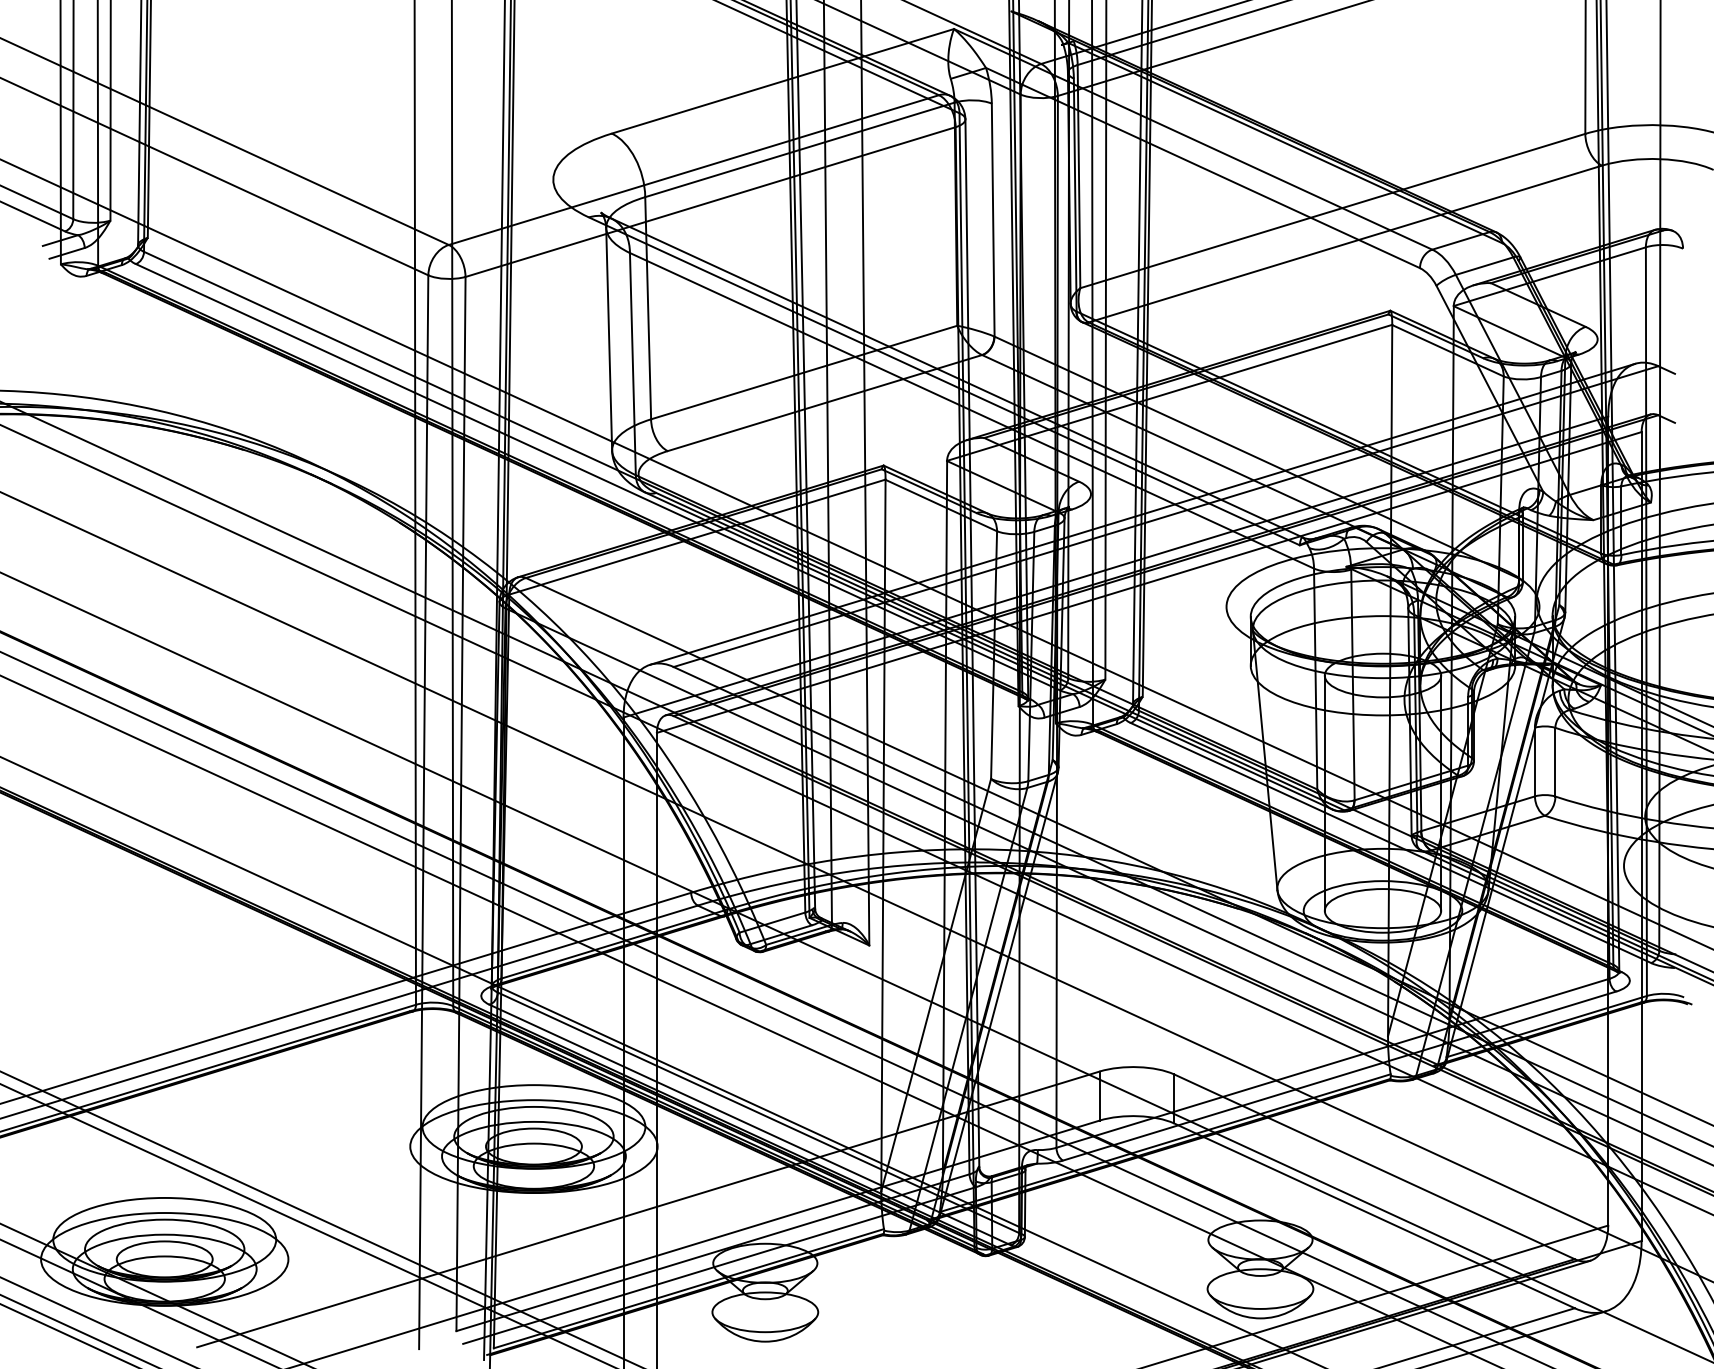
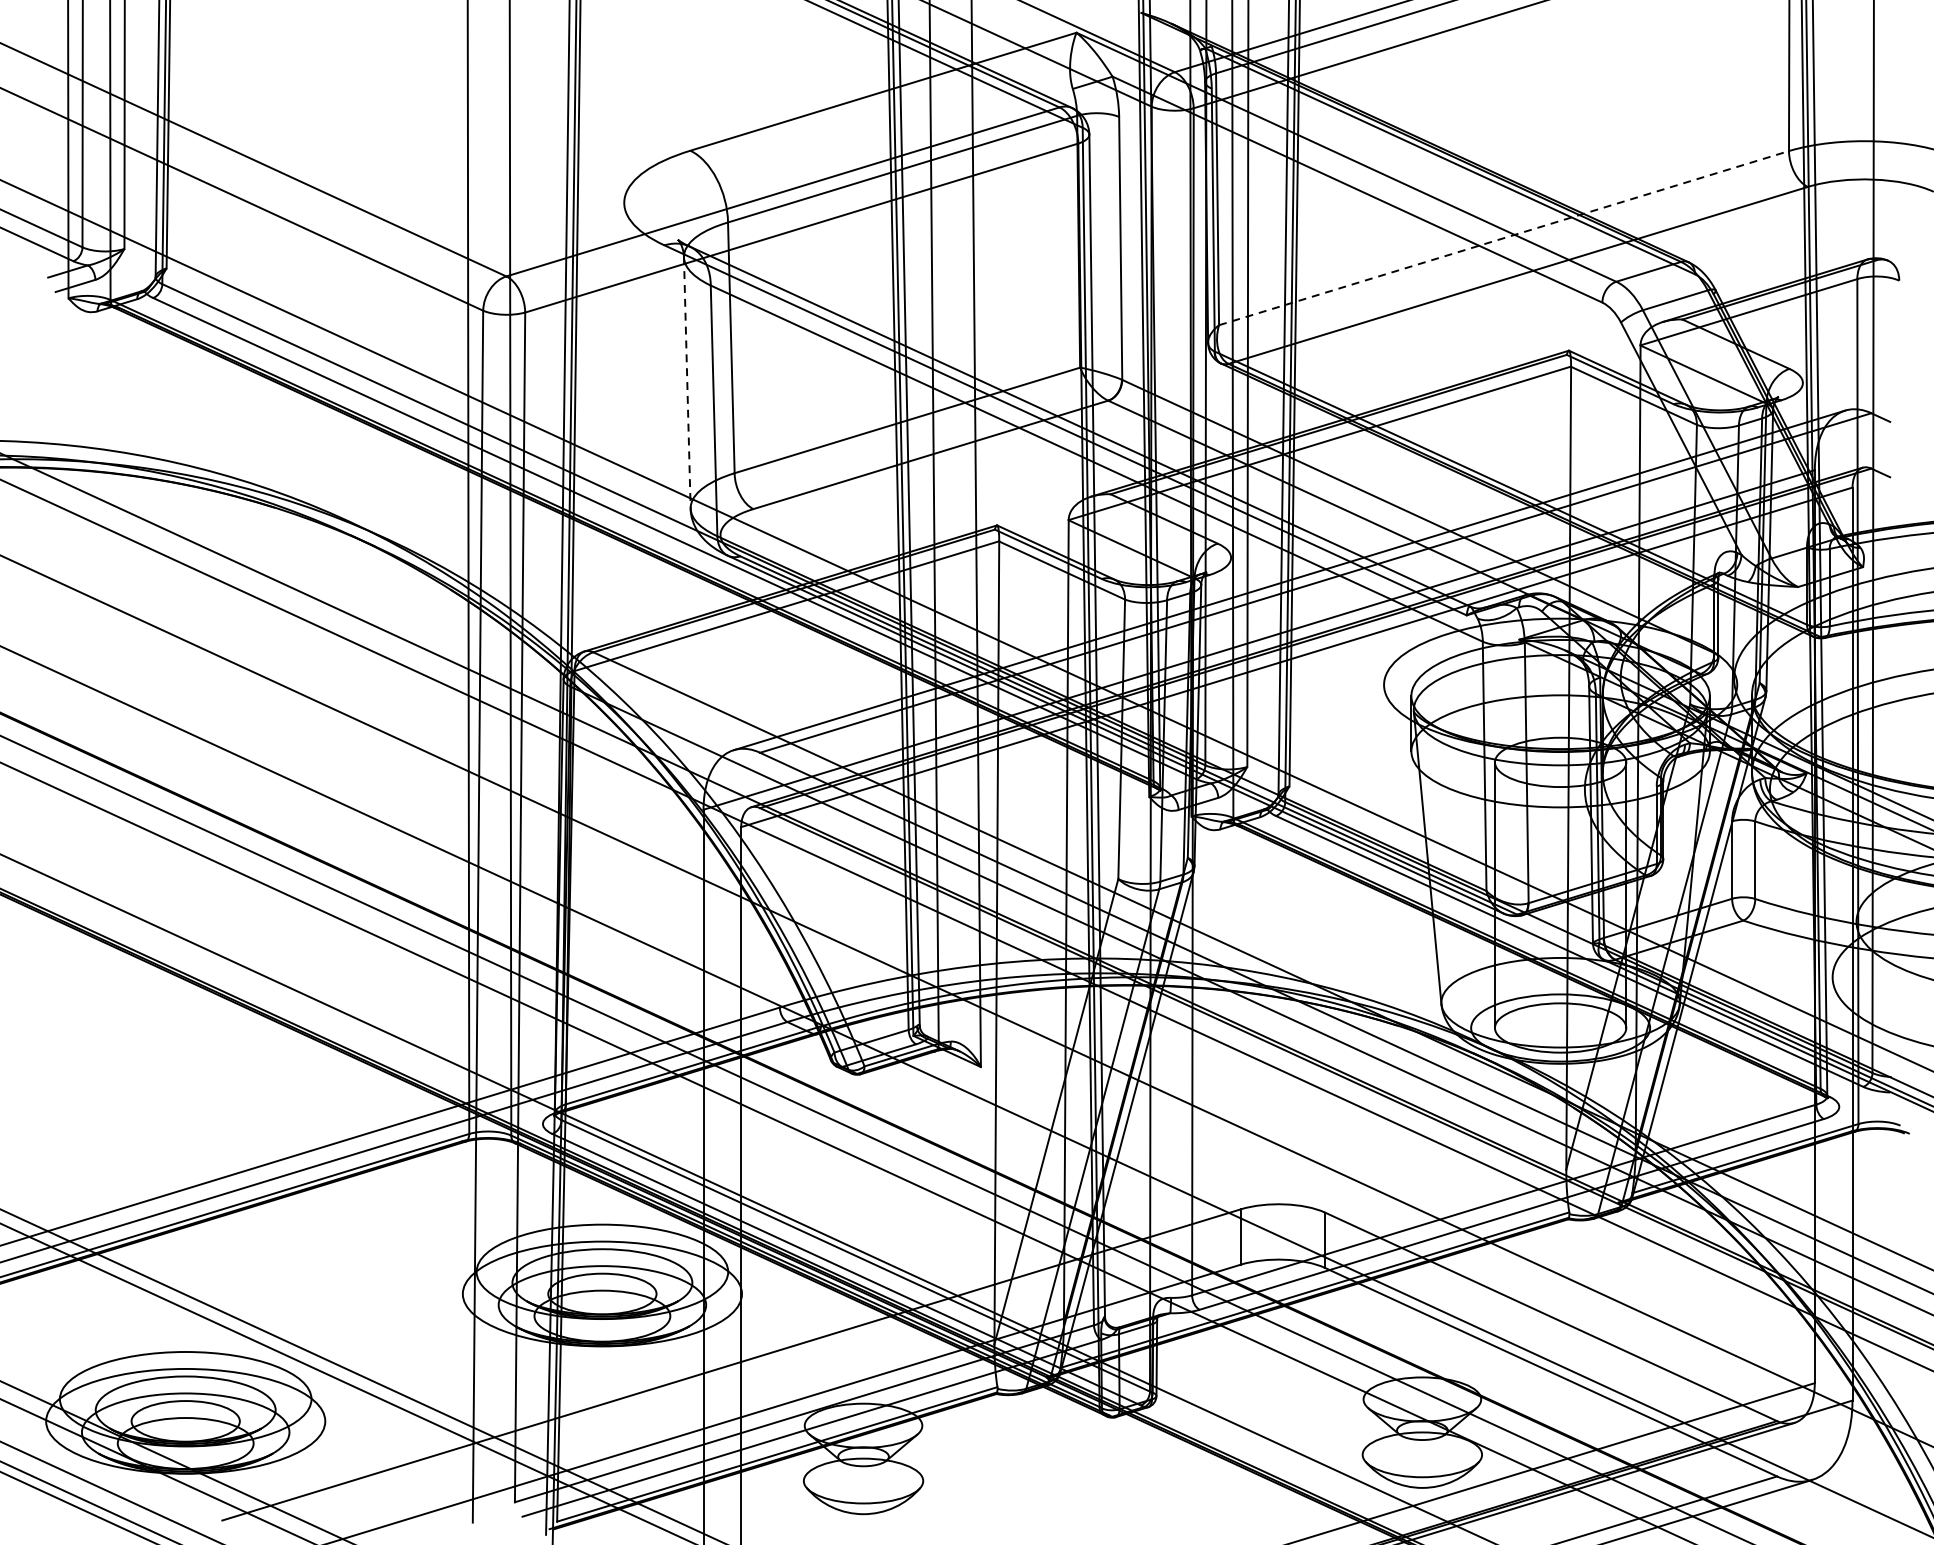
line: (1333, 210) -> (1504, 237), solid -> dashed
line: (609, 339) -> (687, 383), solid -> dashed

